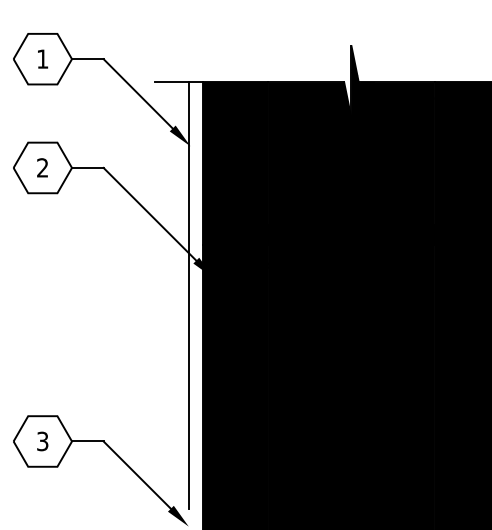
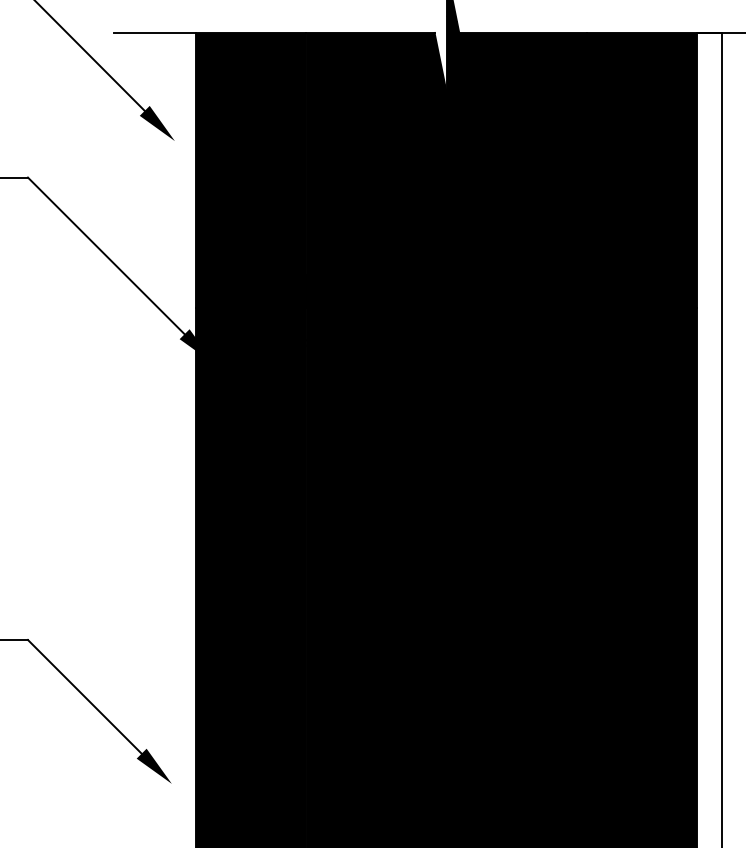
line: (188, 295) -> (171, 393), removed

